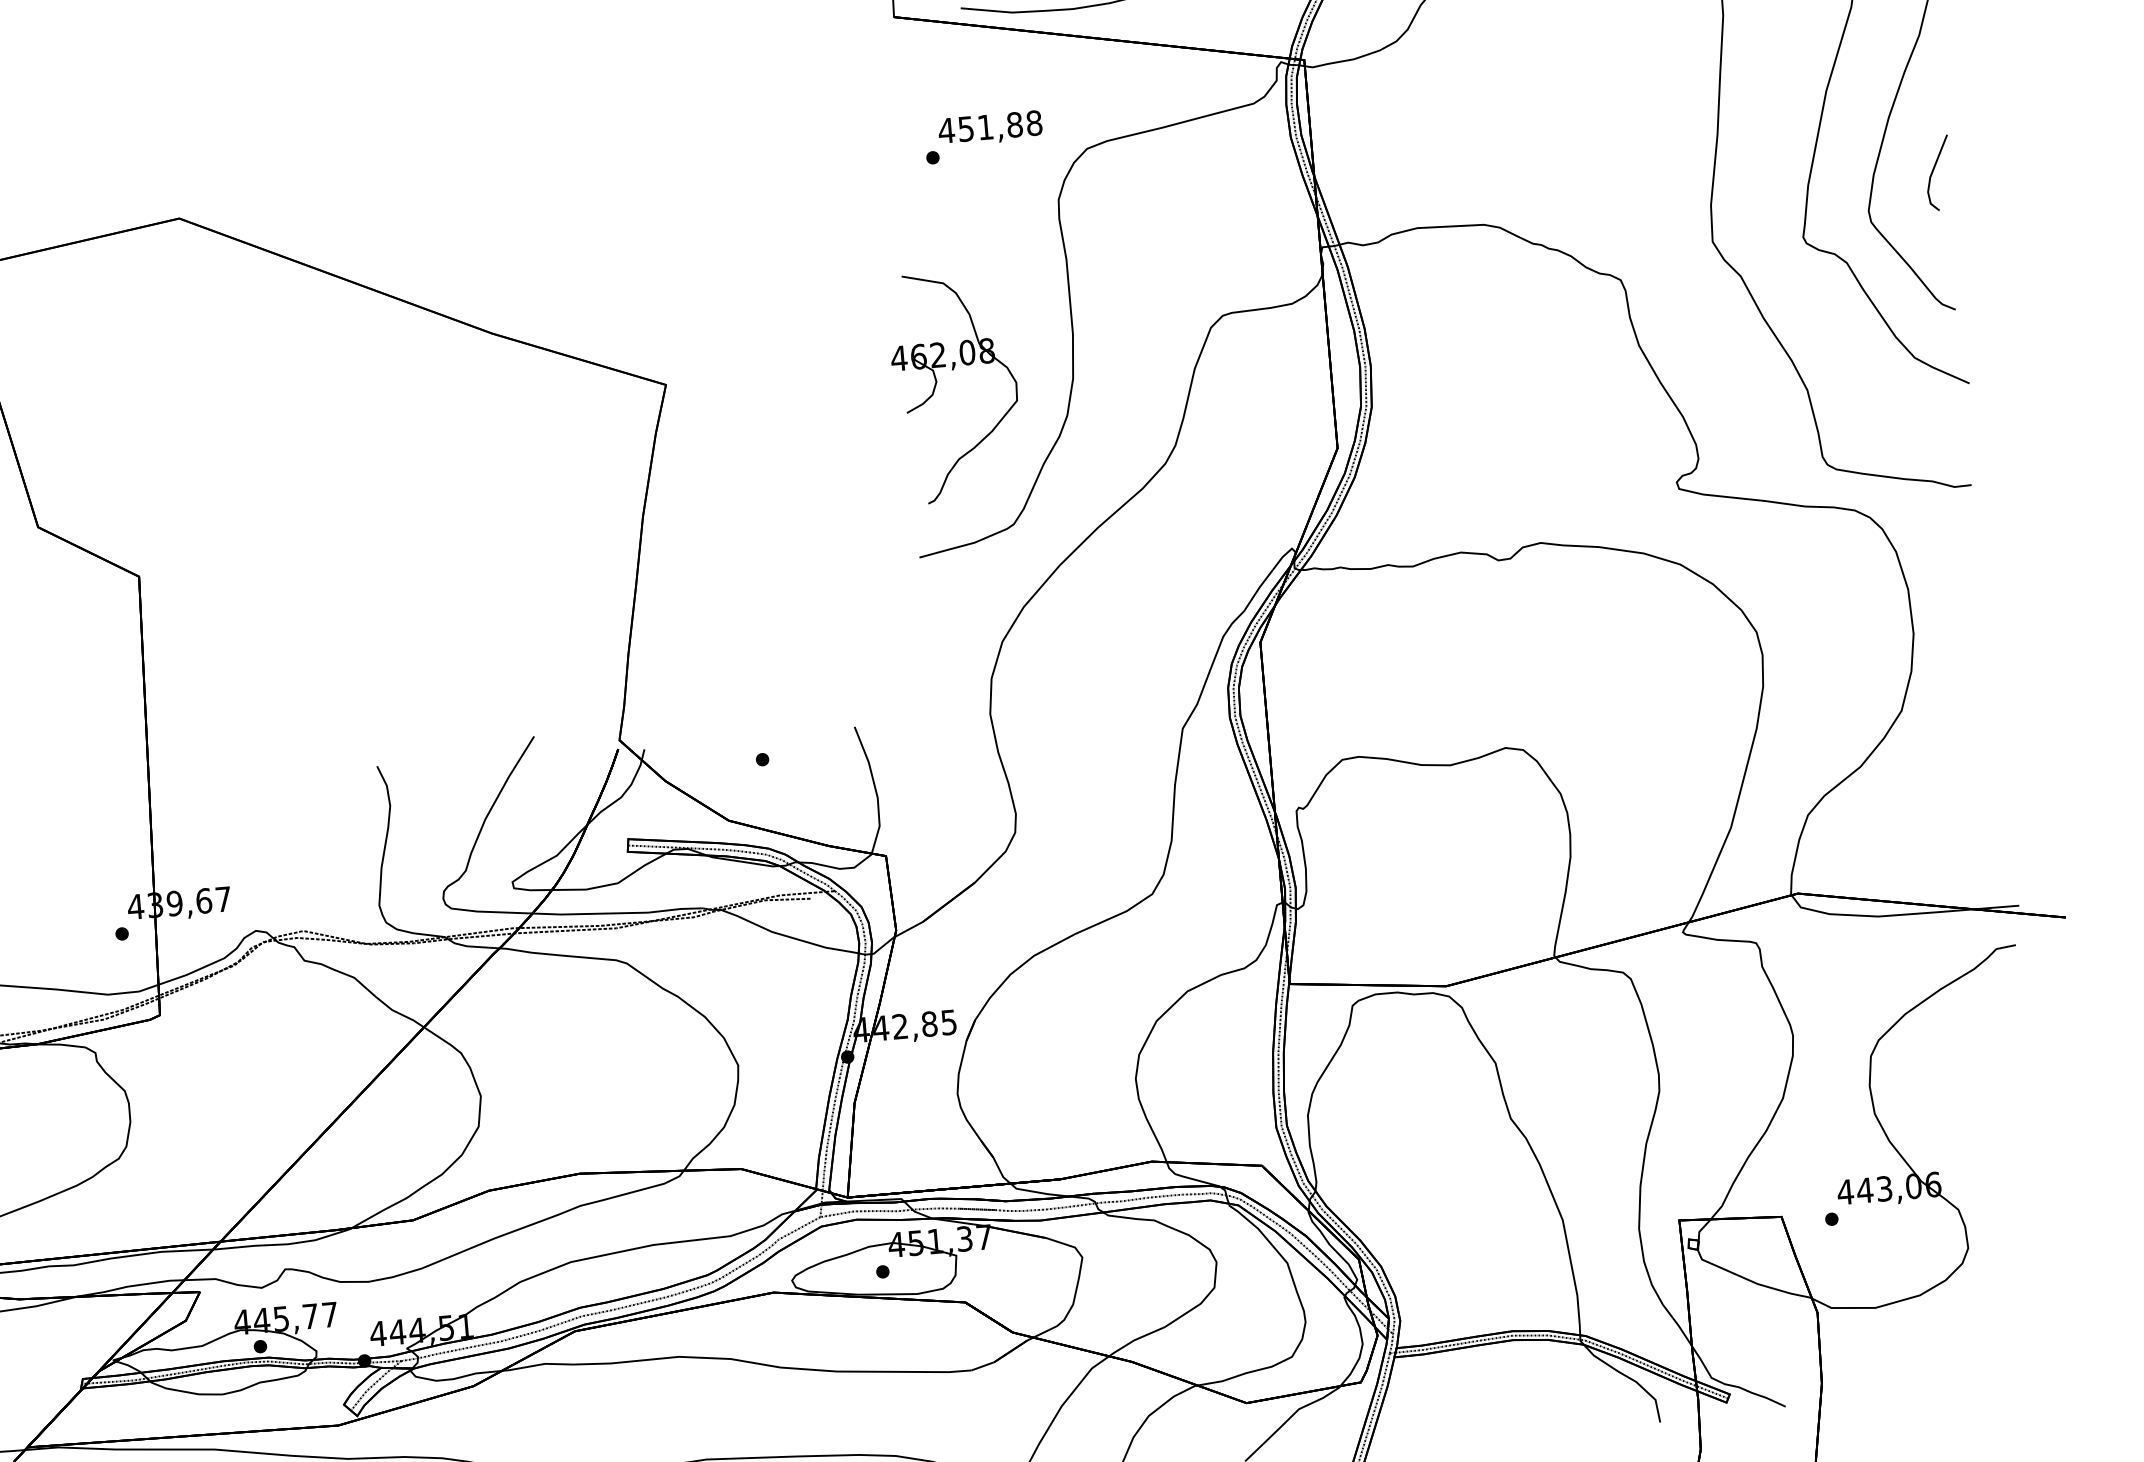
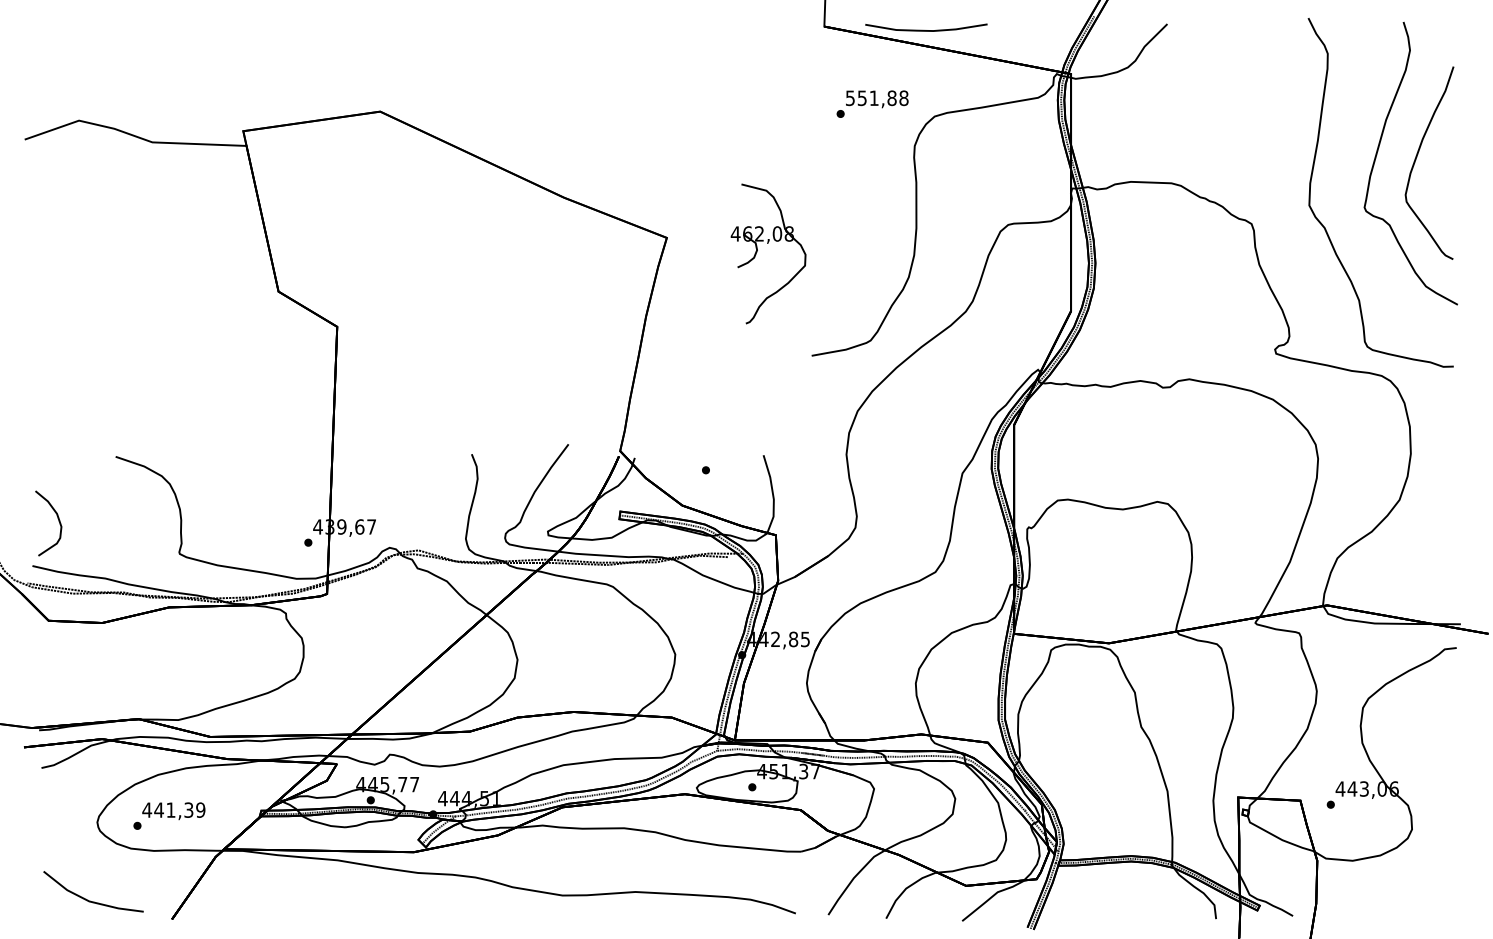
text: (946, 131) -> (850, 98), 451,88 -> 551,88
part: (1937, 173) -> (1449, 175), removed
part: (954, 369) -> (768, 243), moved

